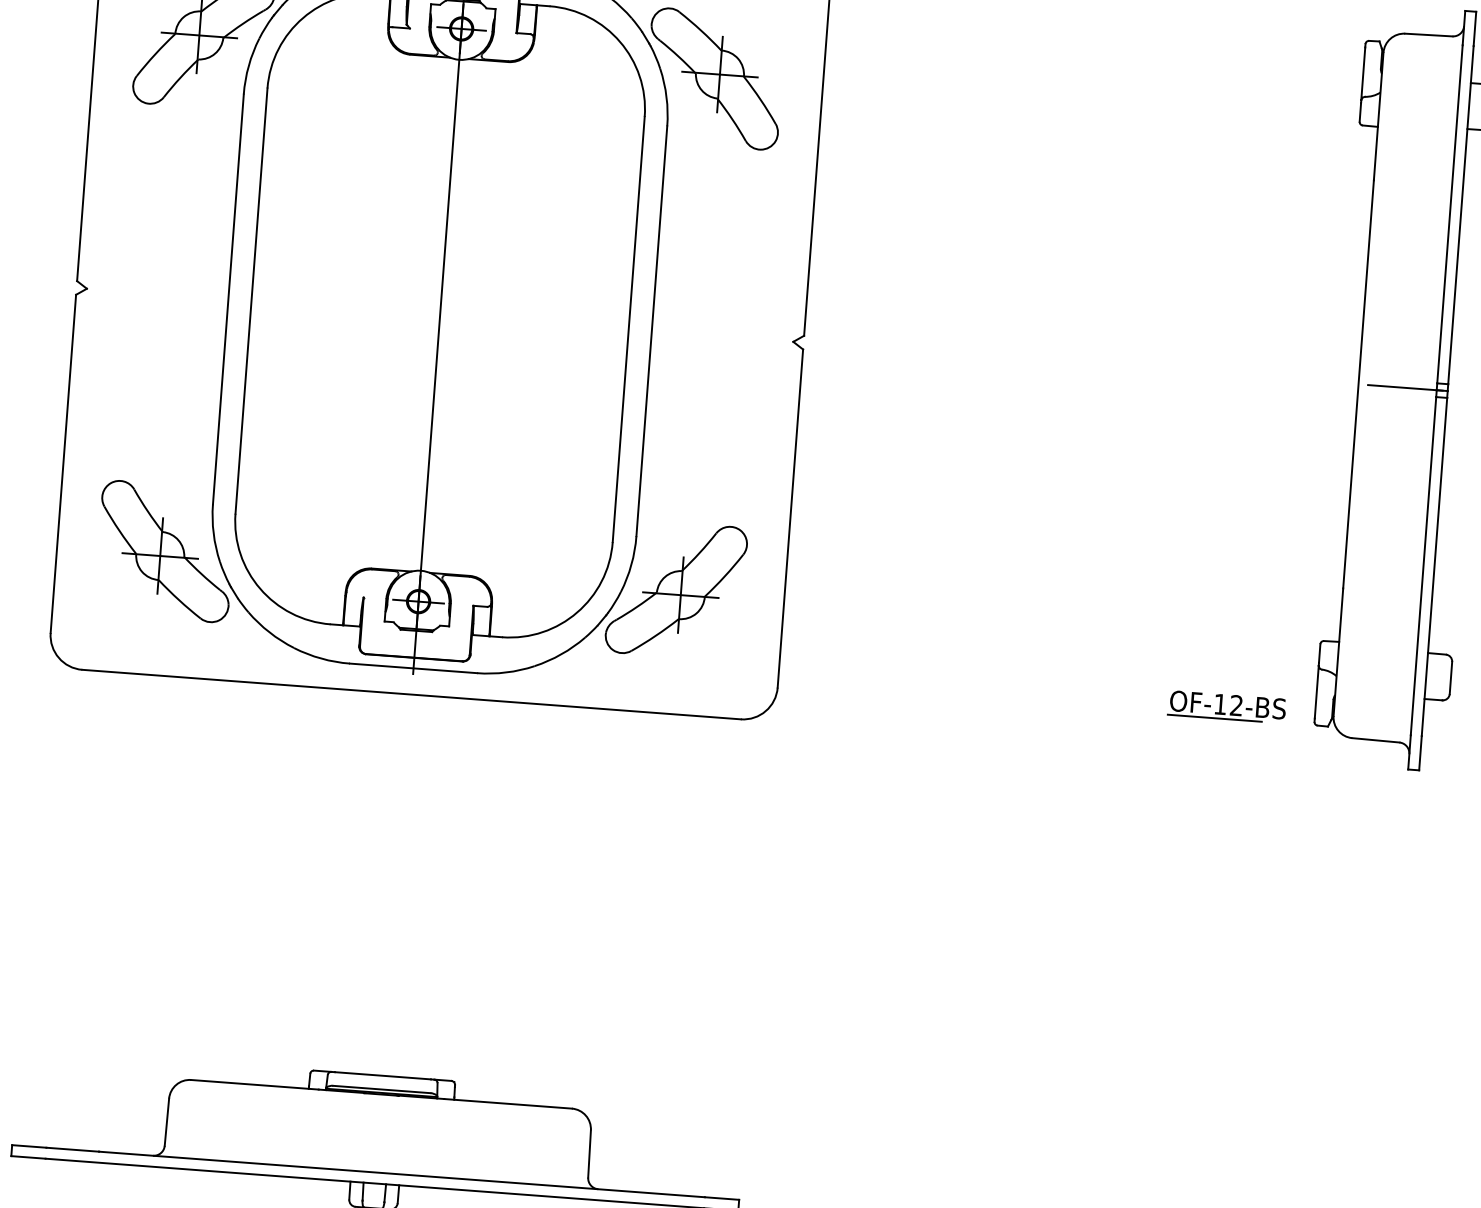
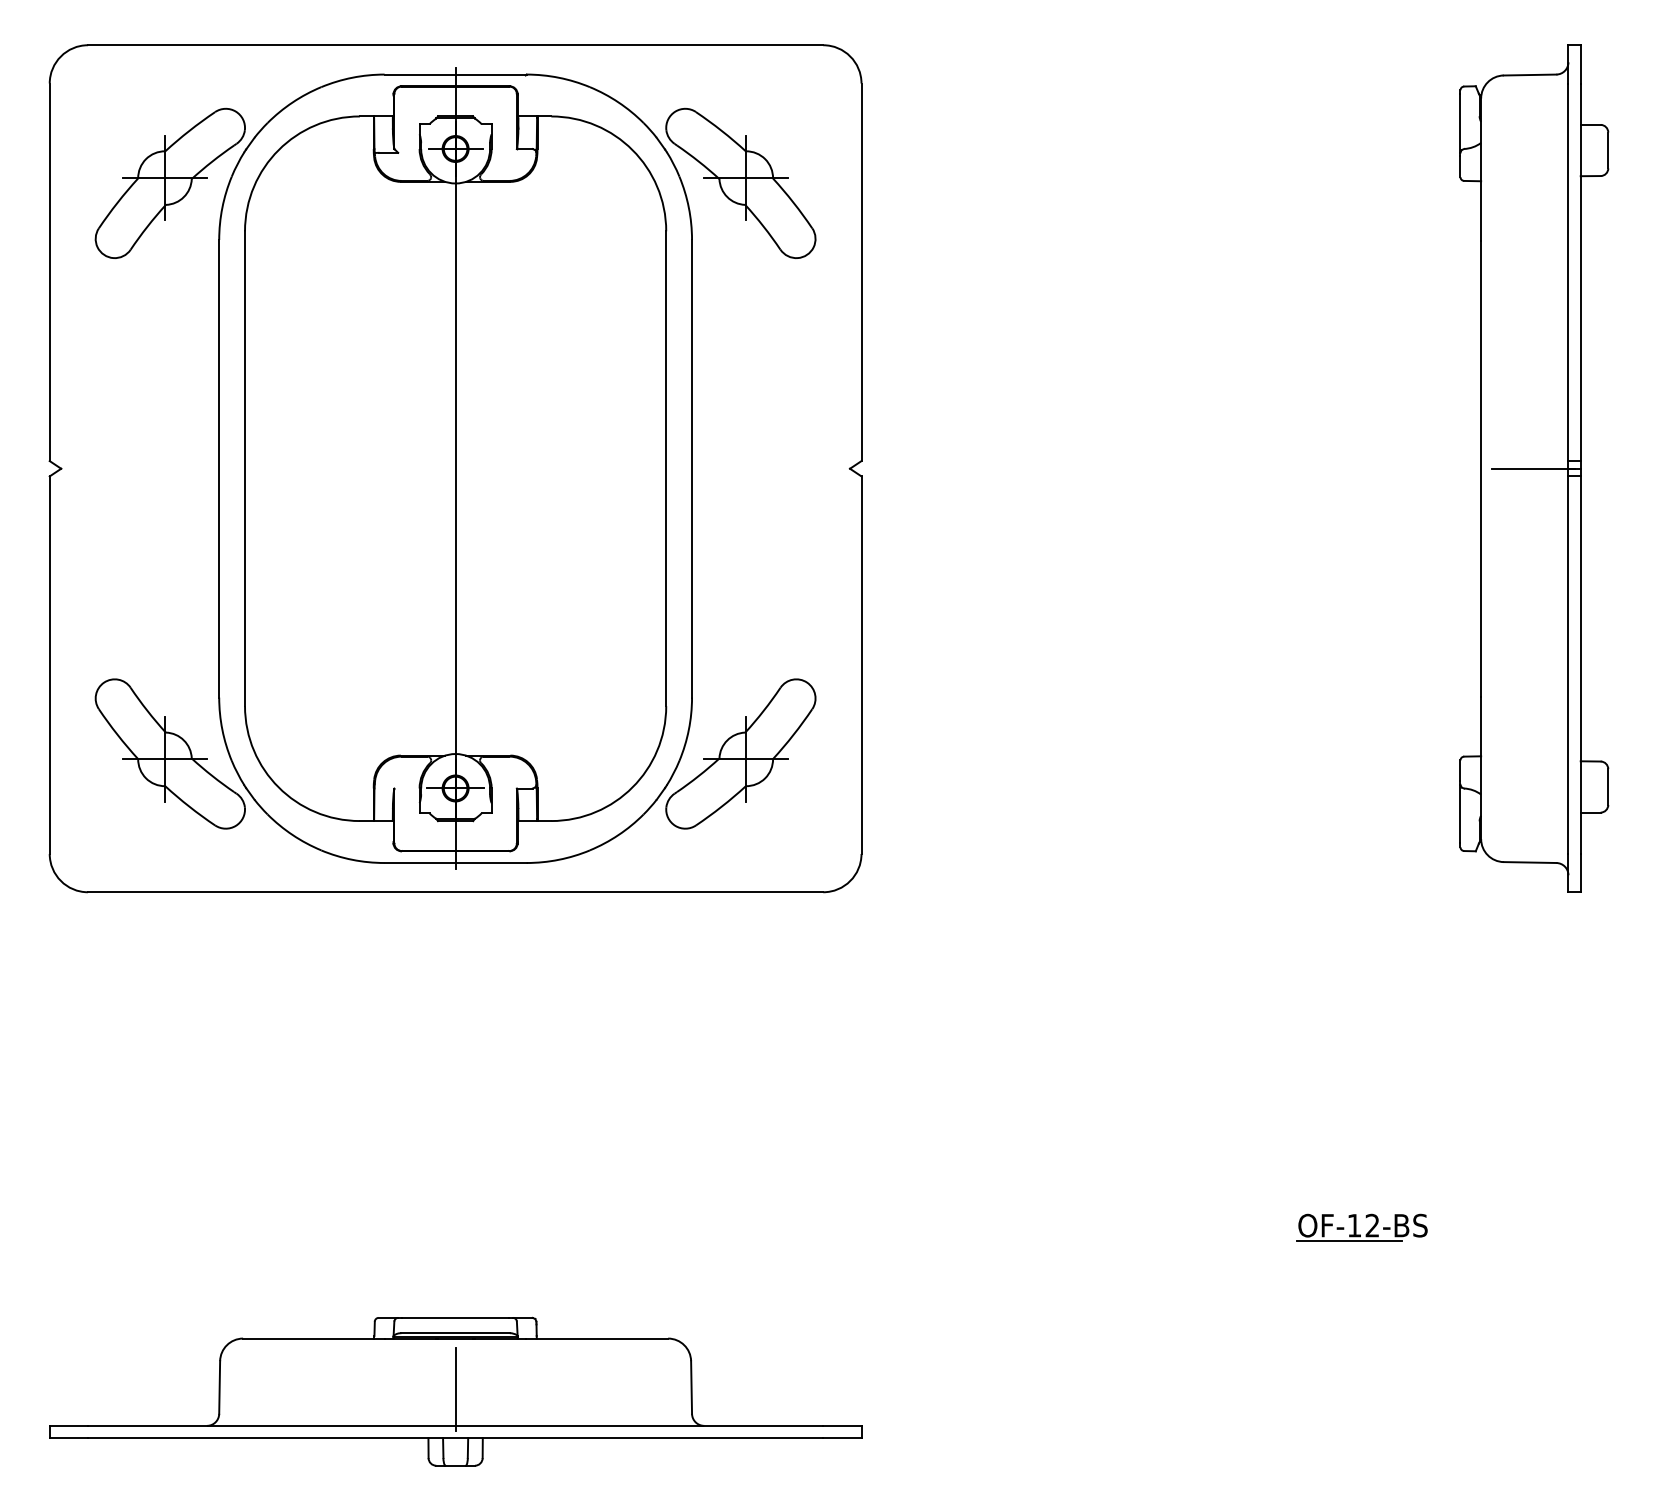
part: (1226, 706) -> (1361, 1227), moved
line: (378, 1139) -> (455, 1389), added

